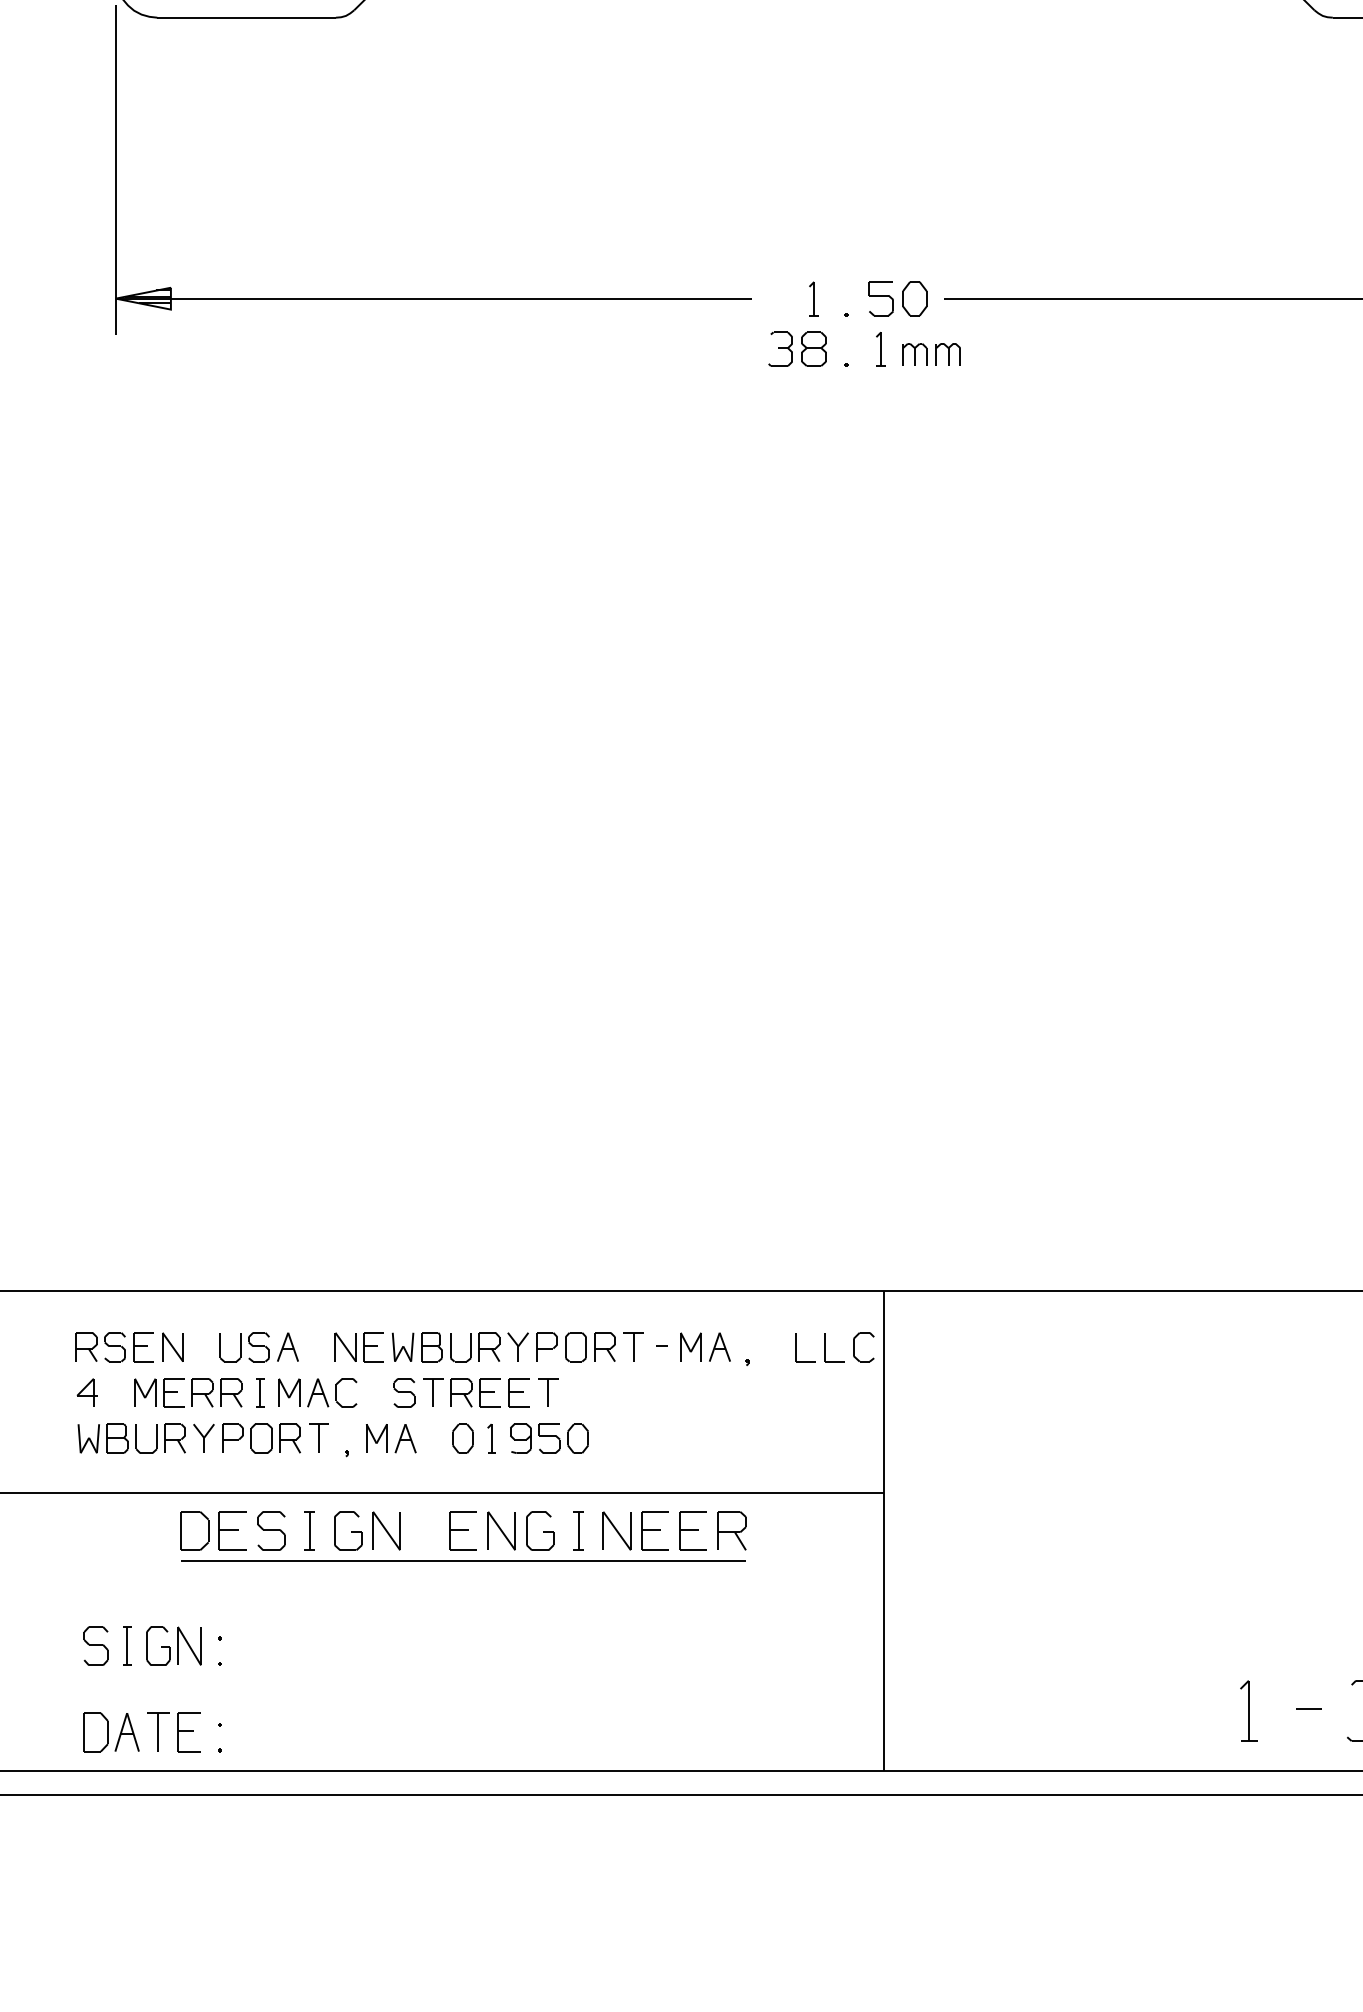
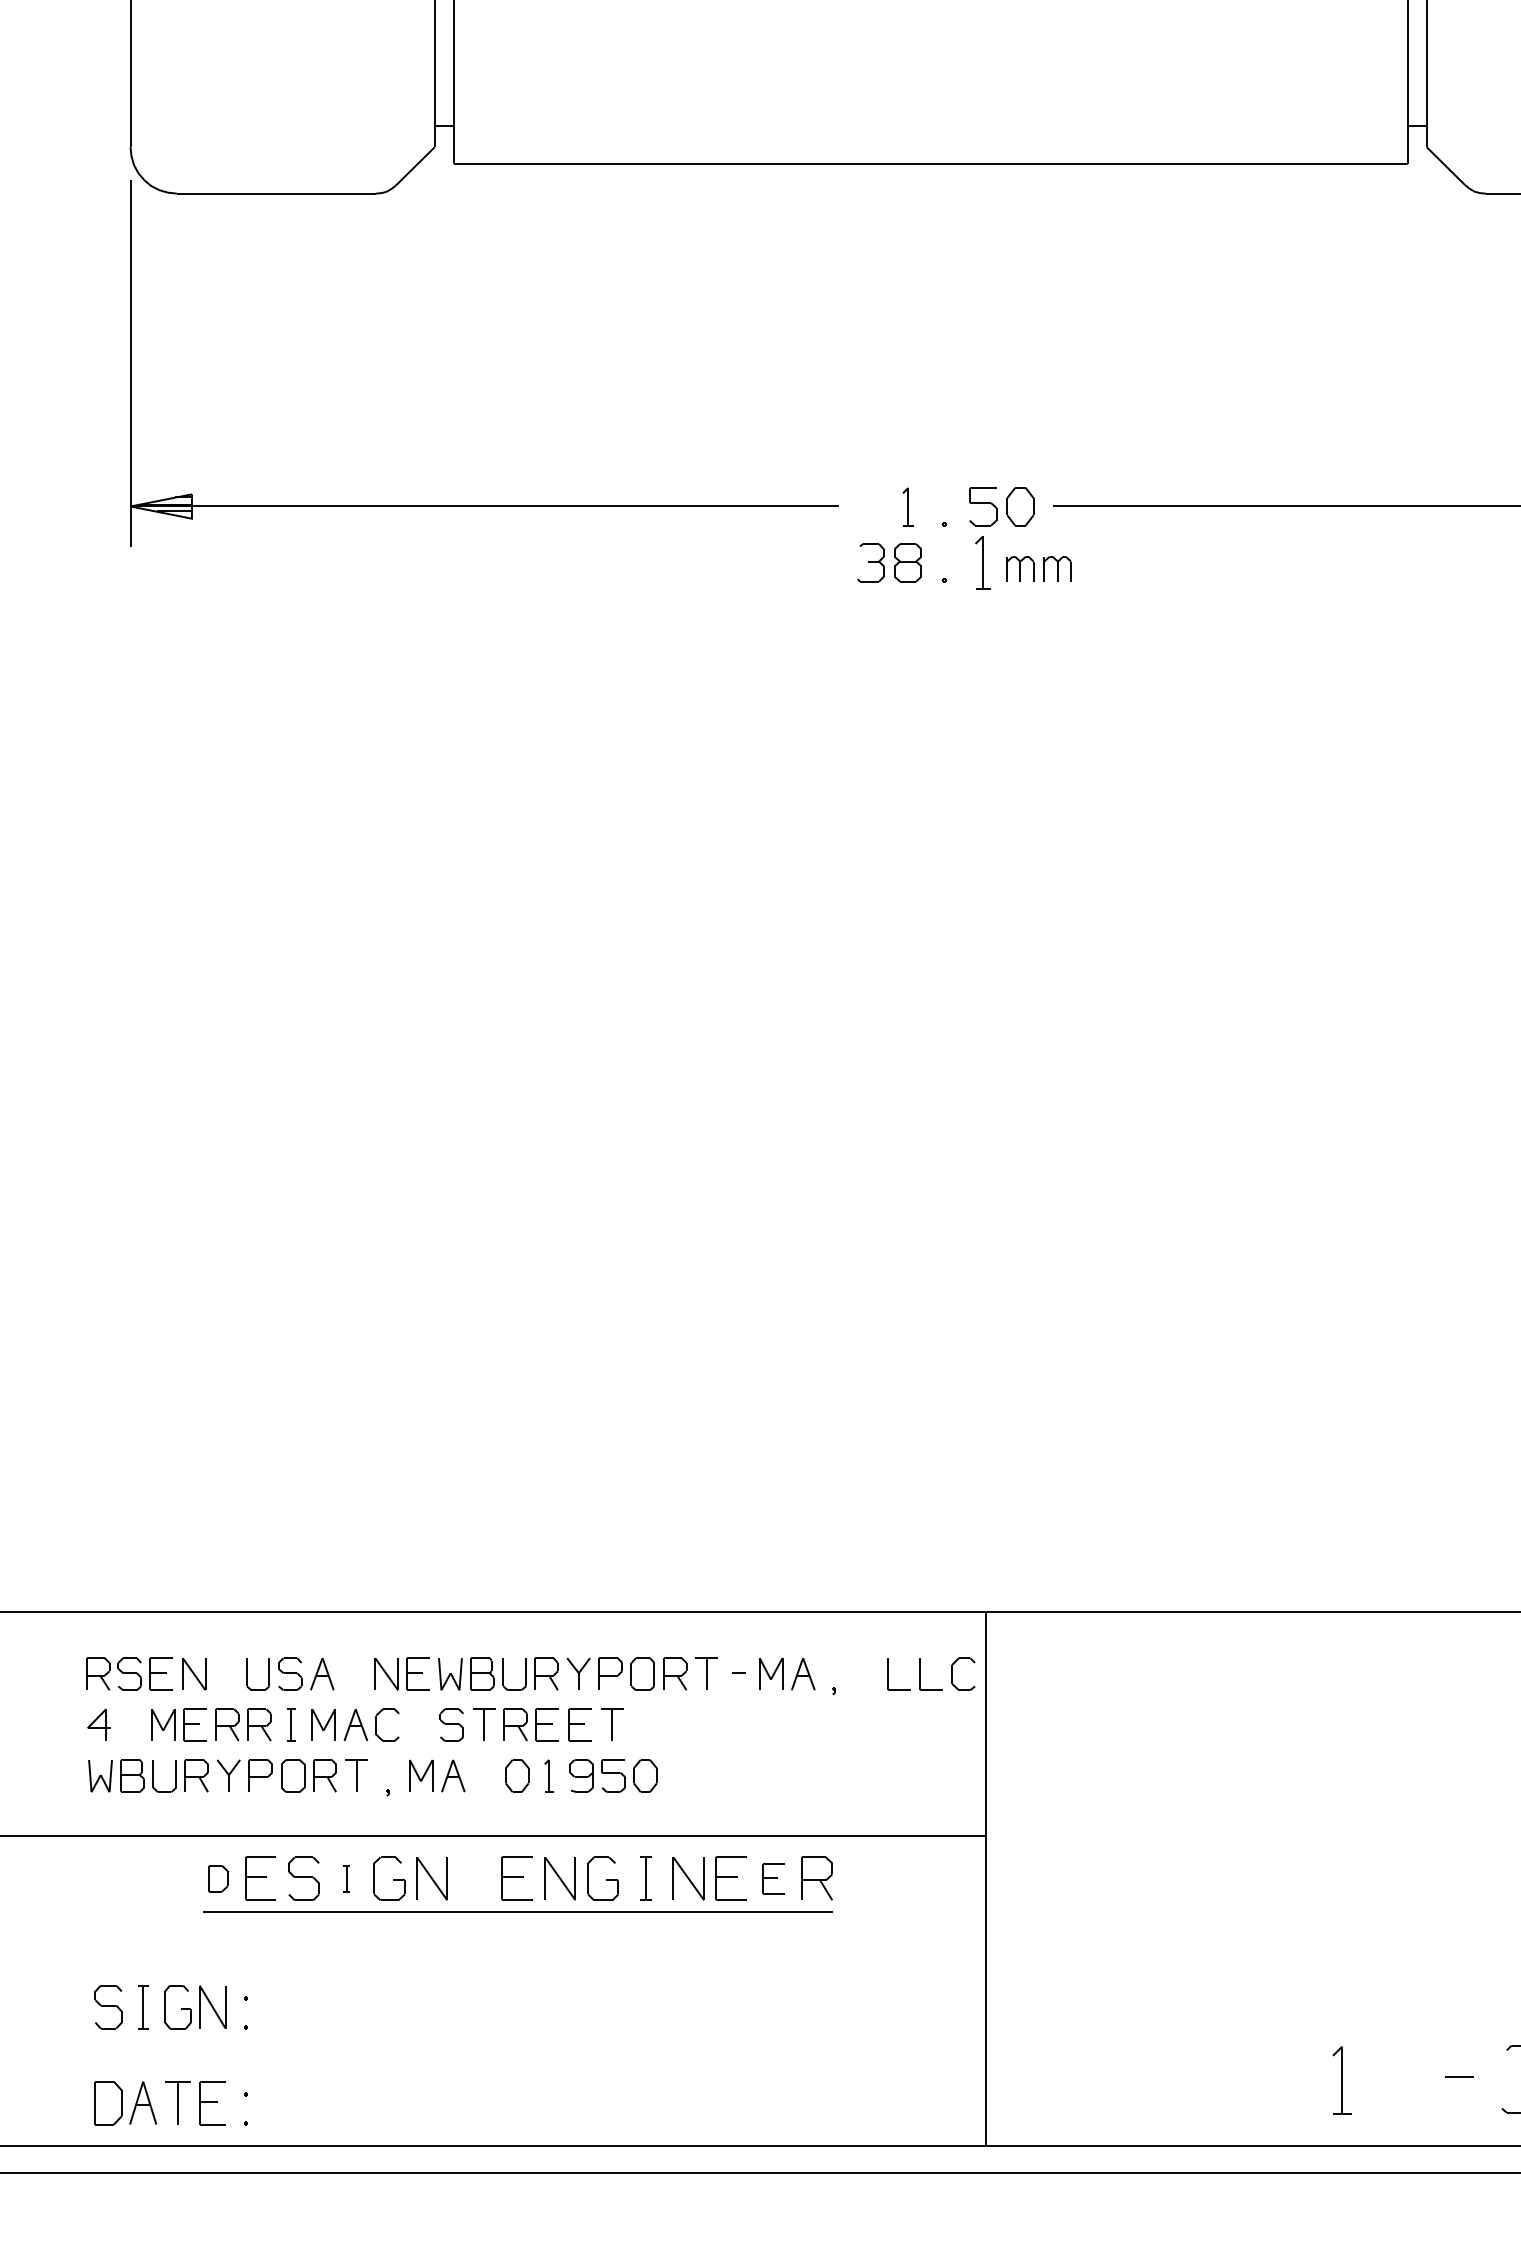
part: (880, 348) -> (982, 562), size x1.4
part: (194, 1530) -> (218, 1878), size x0.6
part: (309, 1530) -> (346, 1878), size x0.6
part: (693, 1530) -> (773, 1878), size x0.7
part: (1248, 1711) -> (1341, 2080), moved

